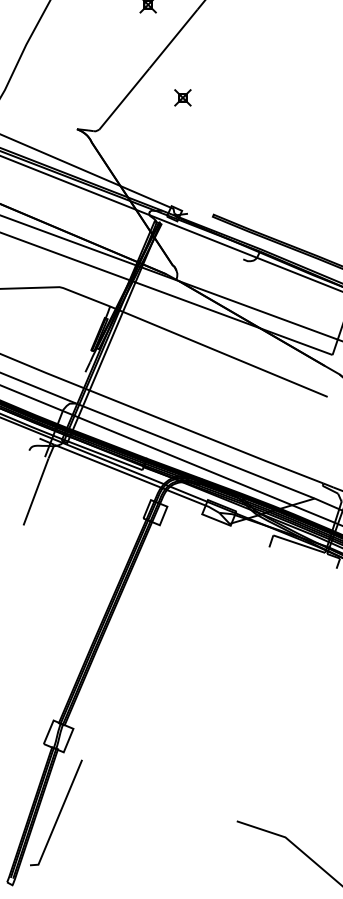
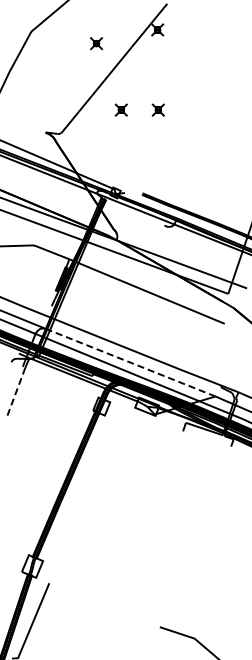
part: (233, 96) -> (157, 109), added
line: (195, 450) -> (130, 362), solid -> dashed
line: (36, 491) -> (16, 391), solid -> dashed

